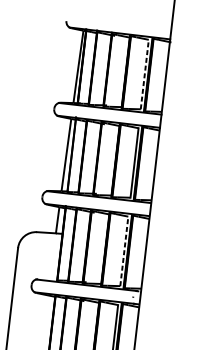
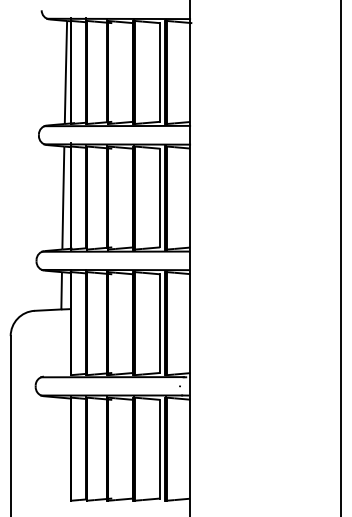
line: (145, 73) -> (160, 71), dashed -> solid
line: (124, 251) -> (160, 323), dashed -> solid

